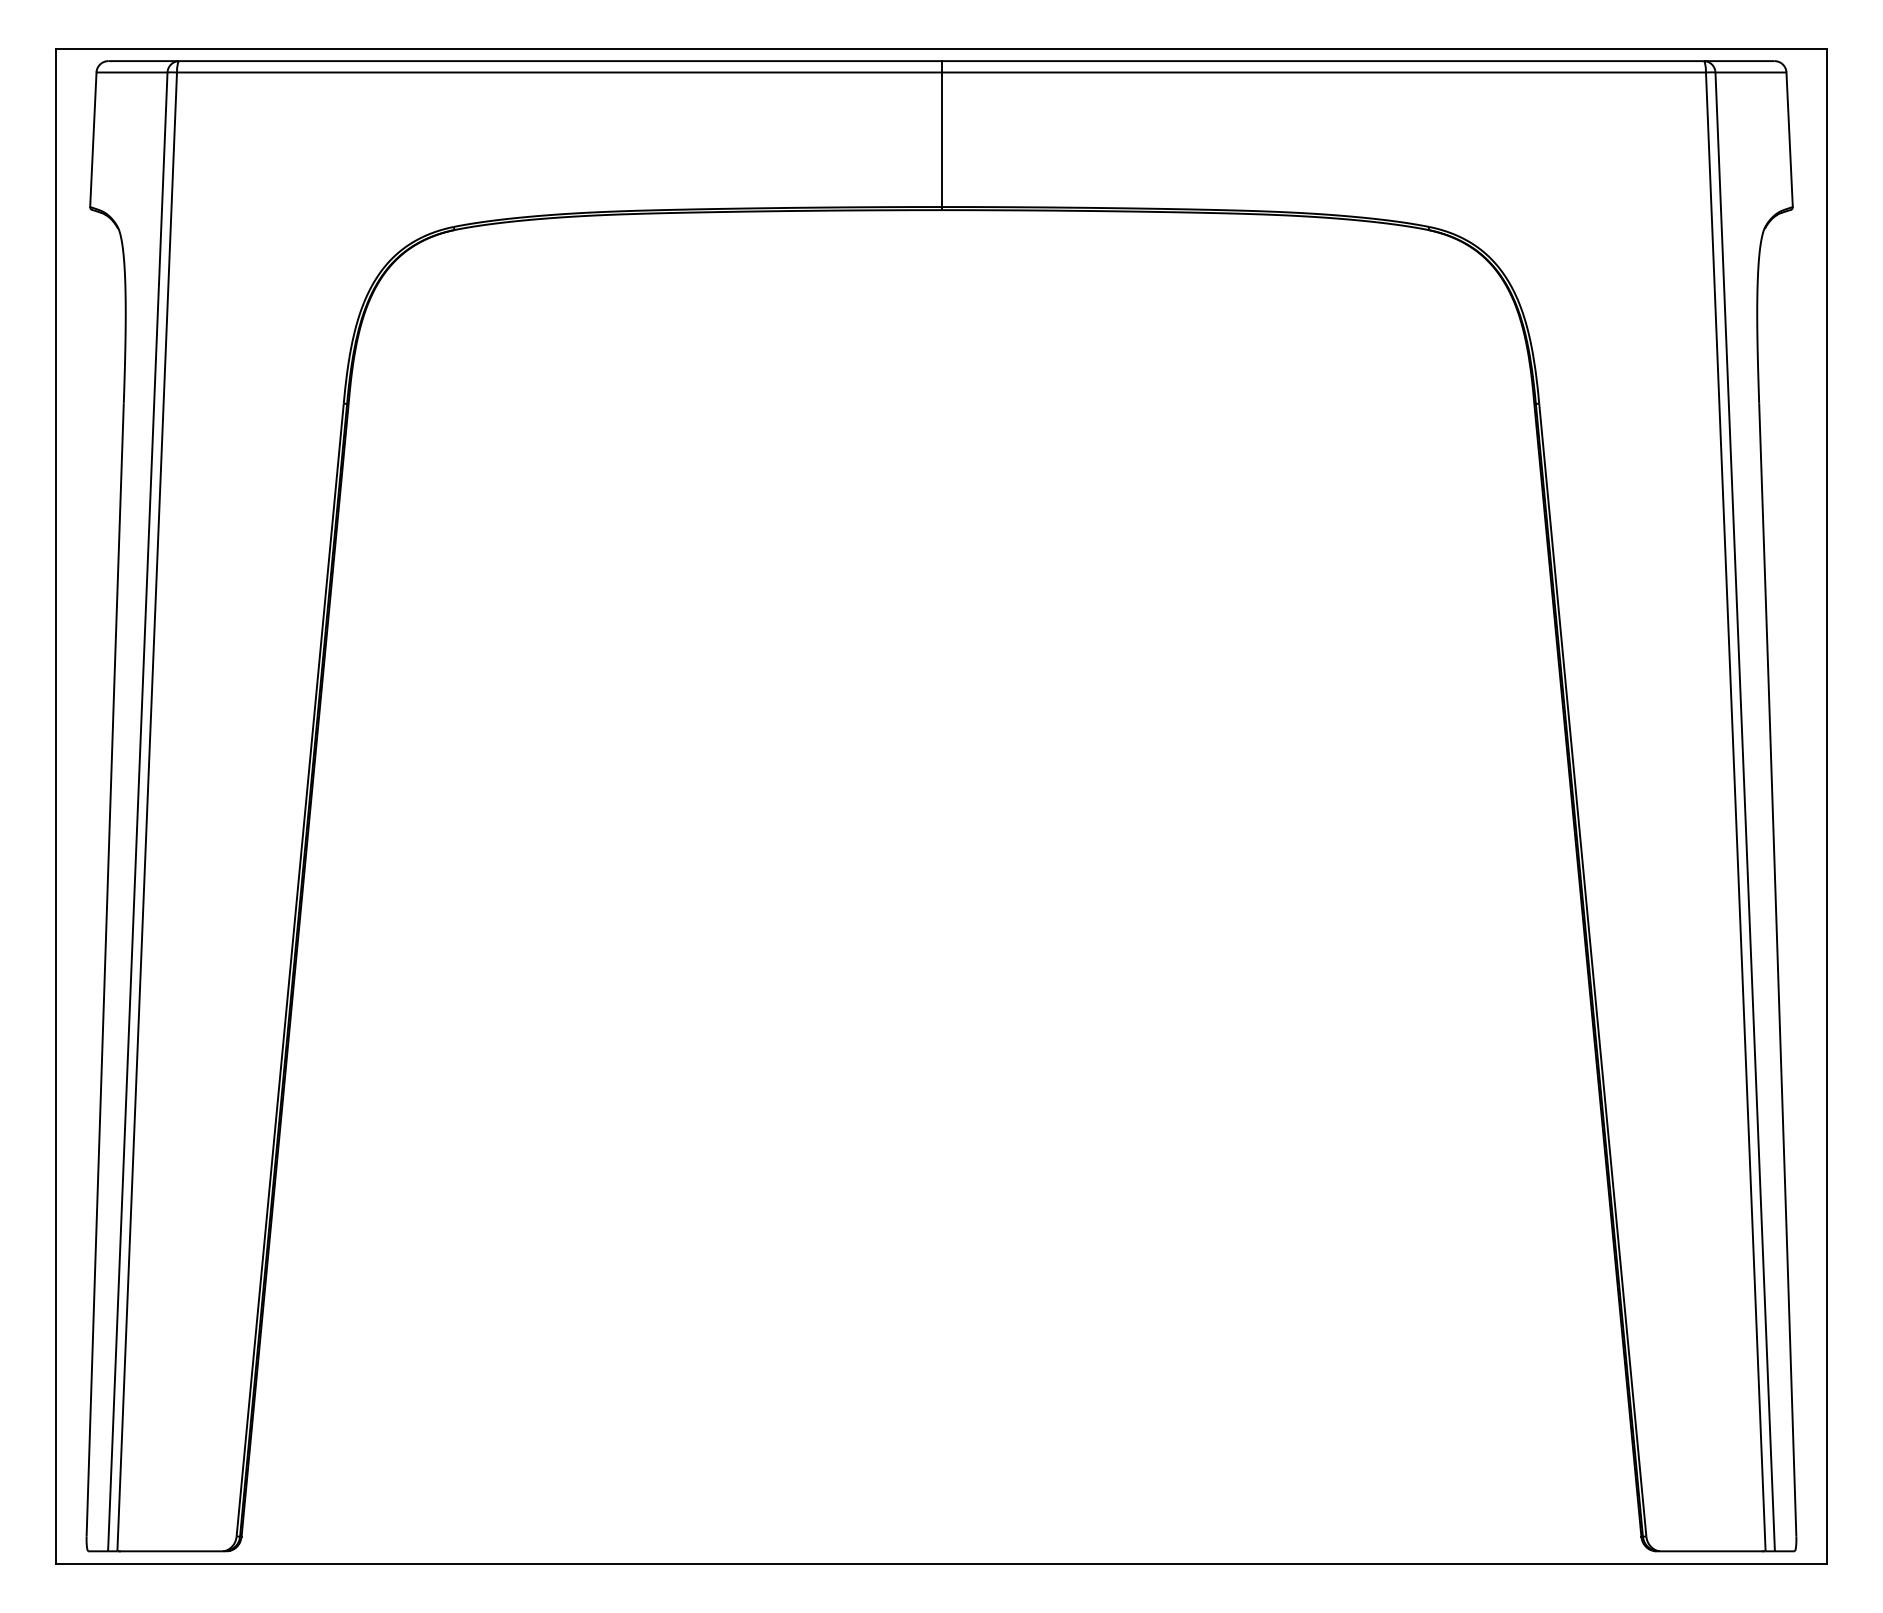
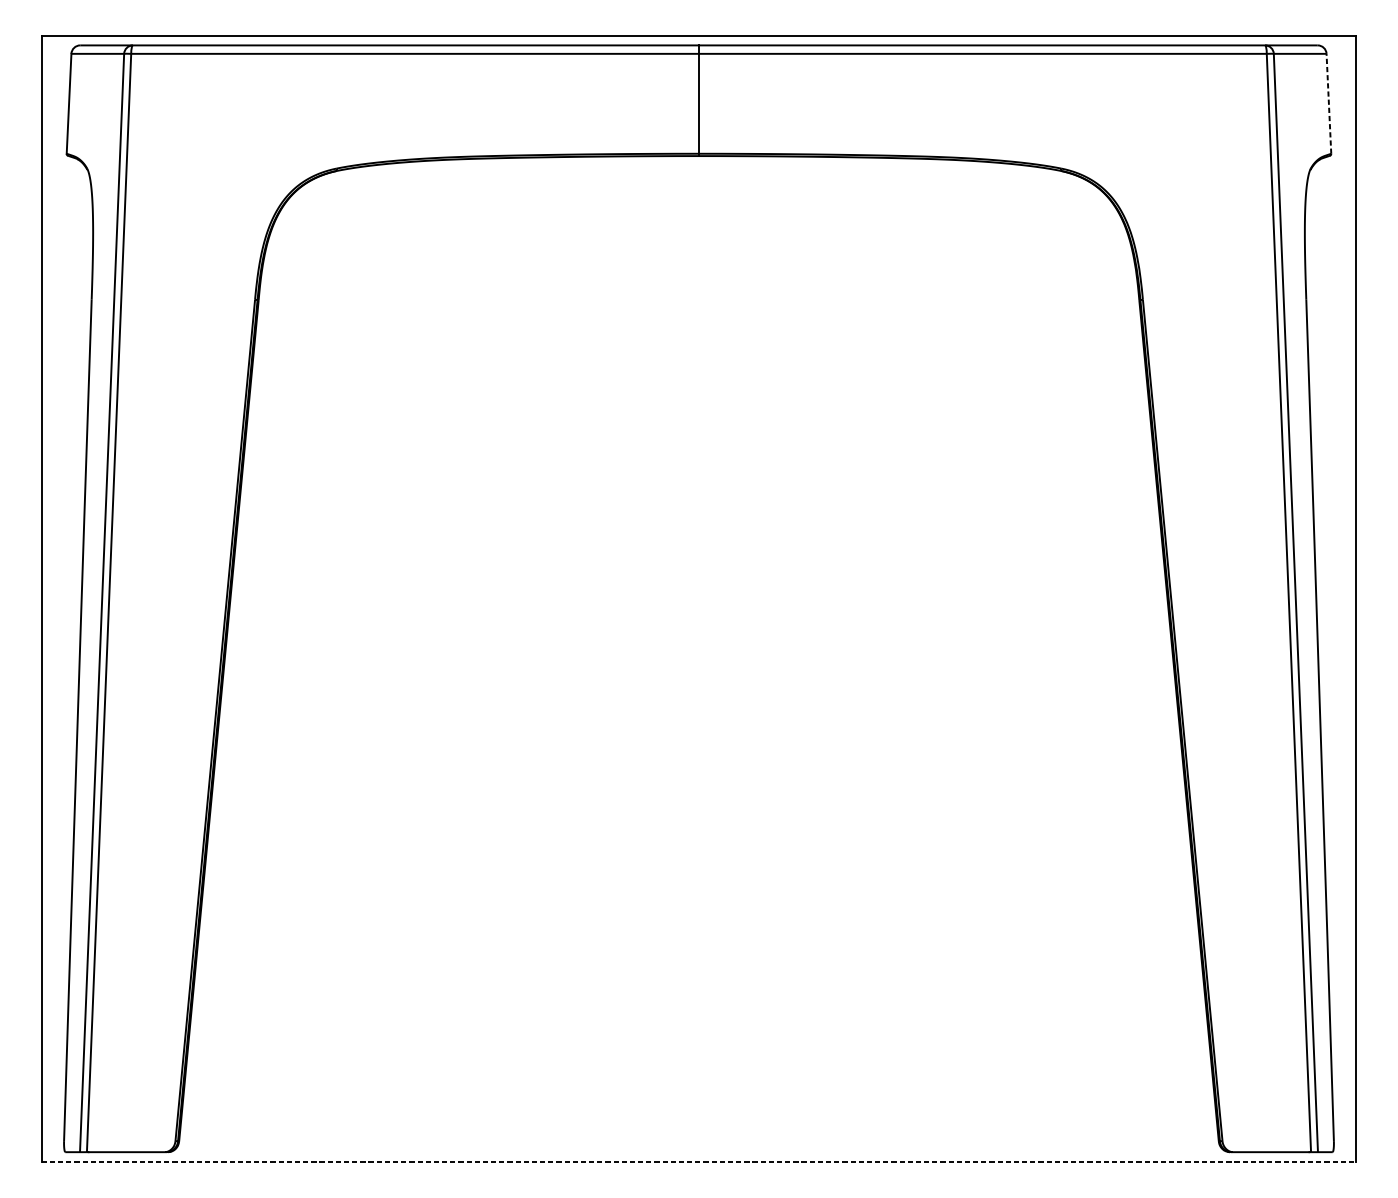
line: (1789, 139) -> (1328, 103), solid -> dashed
line: (941, 1564) -> (699, 1161), solid -> dashed

